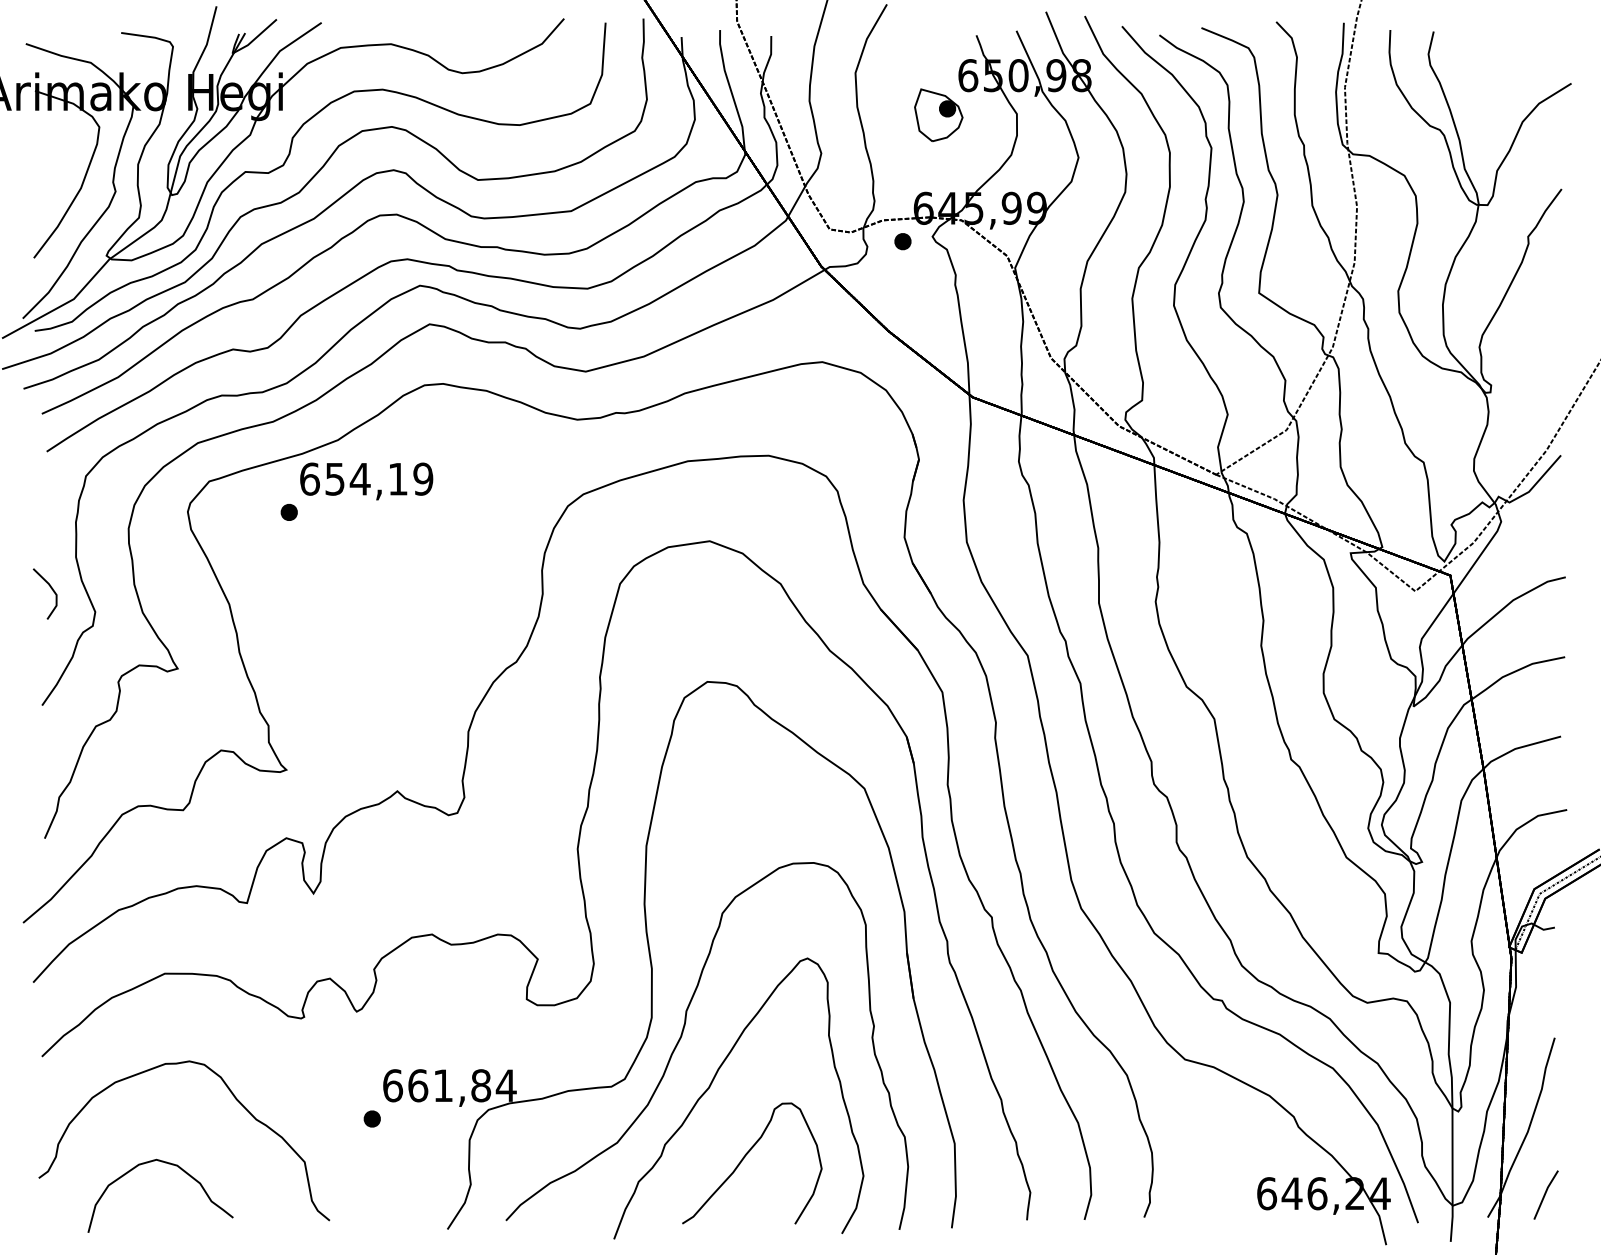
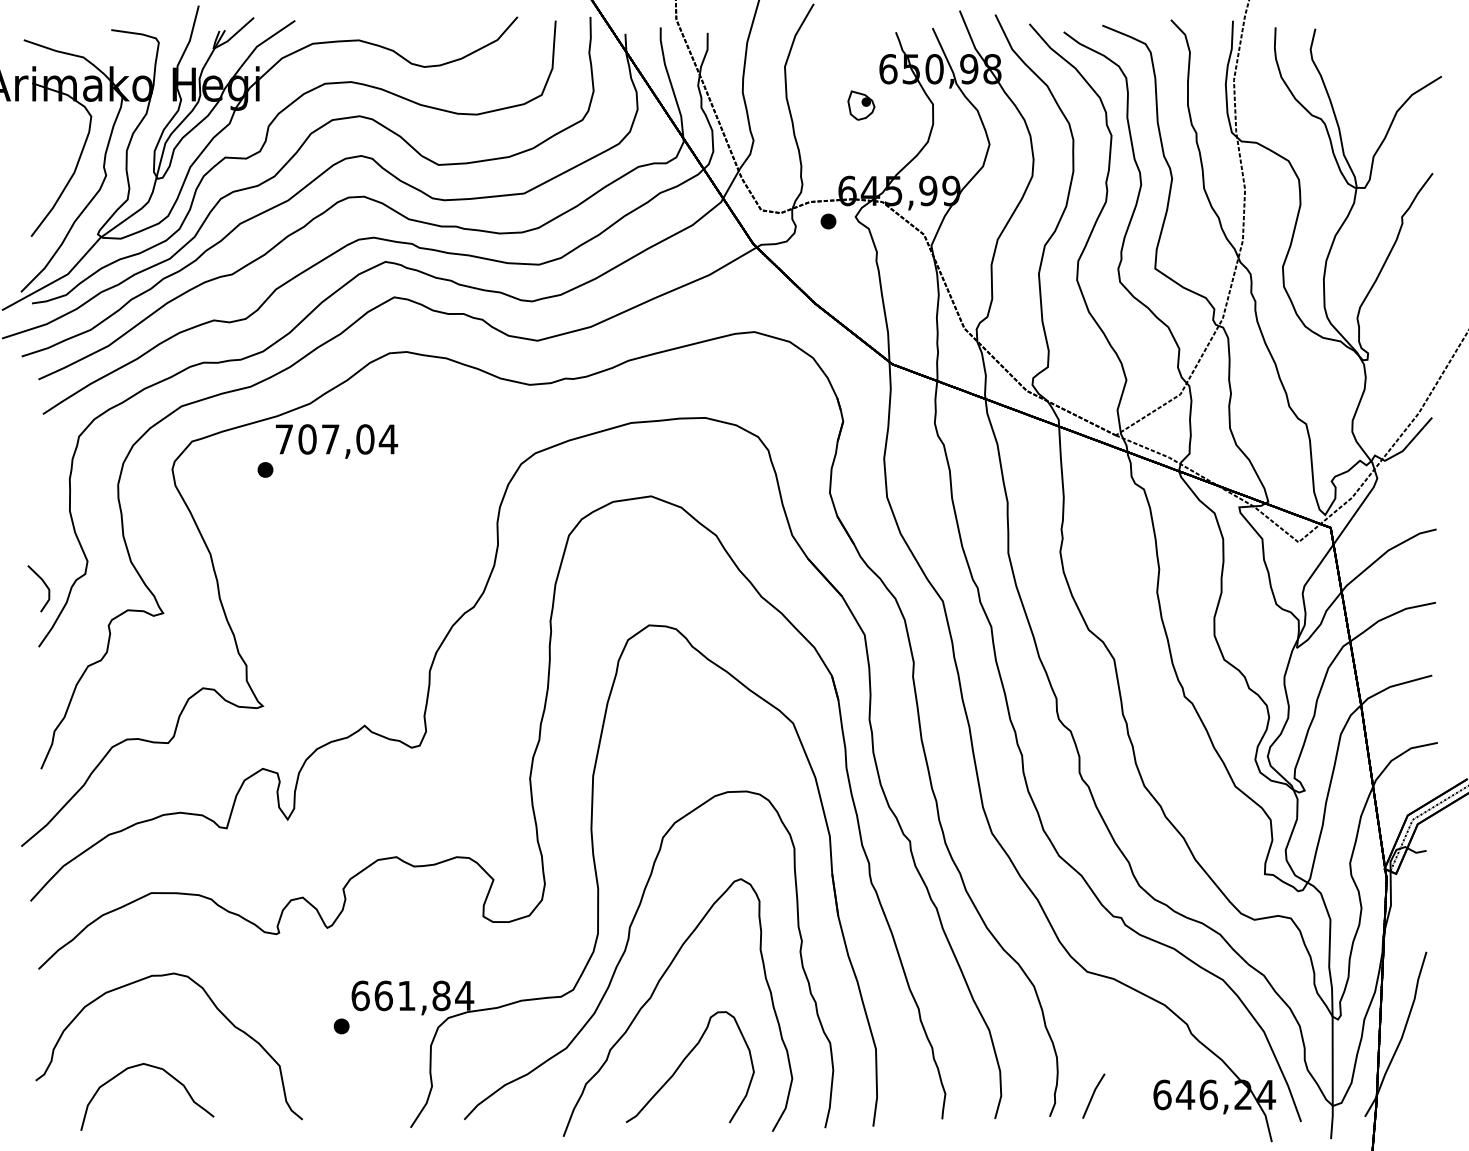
part: (938, 115) -> (861, 105), size x0.6
text: (366, 478) -> (336, 438), 654,19 -> 707,04
line: (50, 588) -> (43, 583), moved
line: (1545, 1194) -> (1093, 1095), moved

